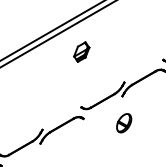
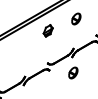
part: (129, 31) -> (76, 18), added

